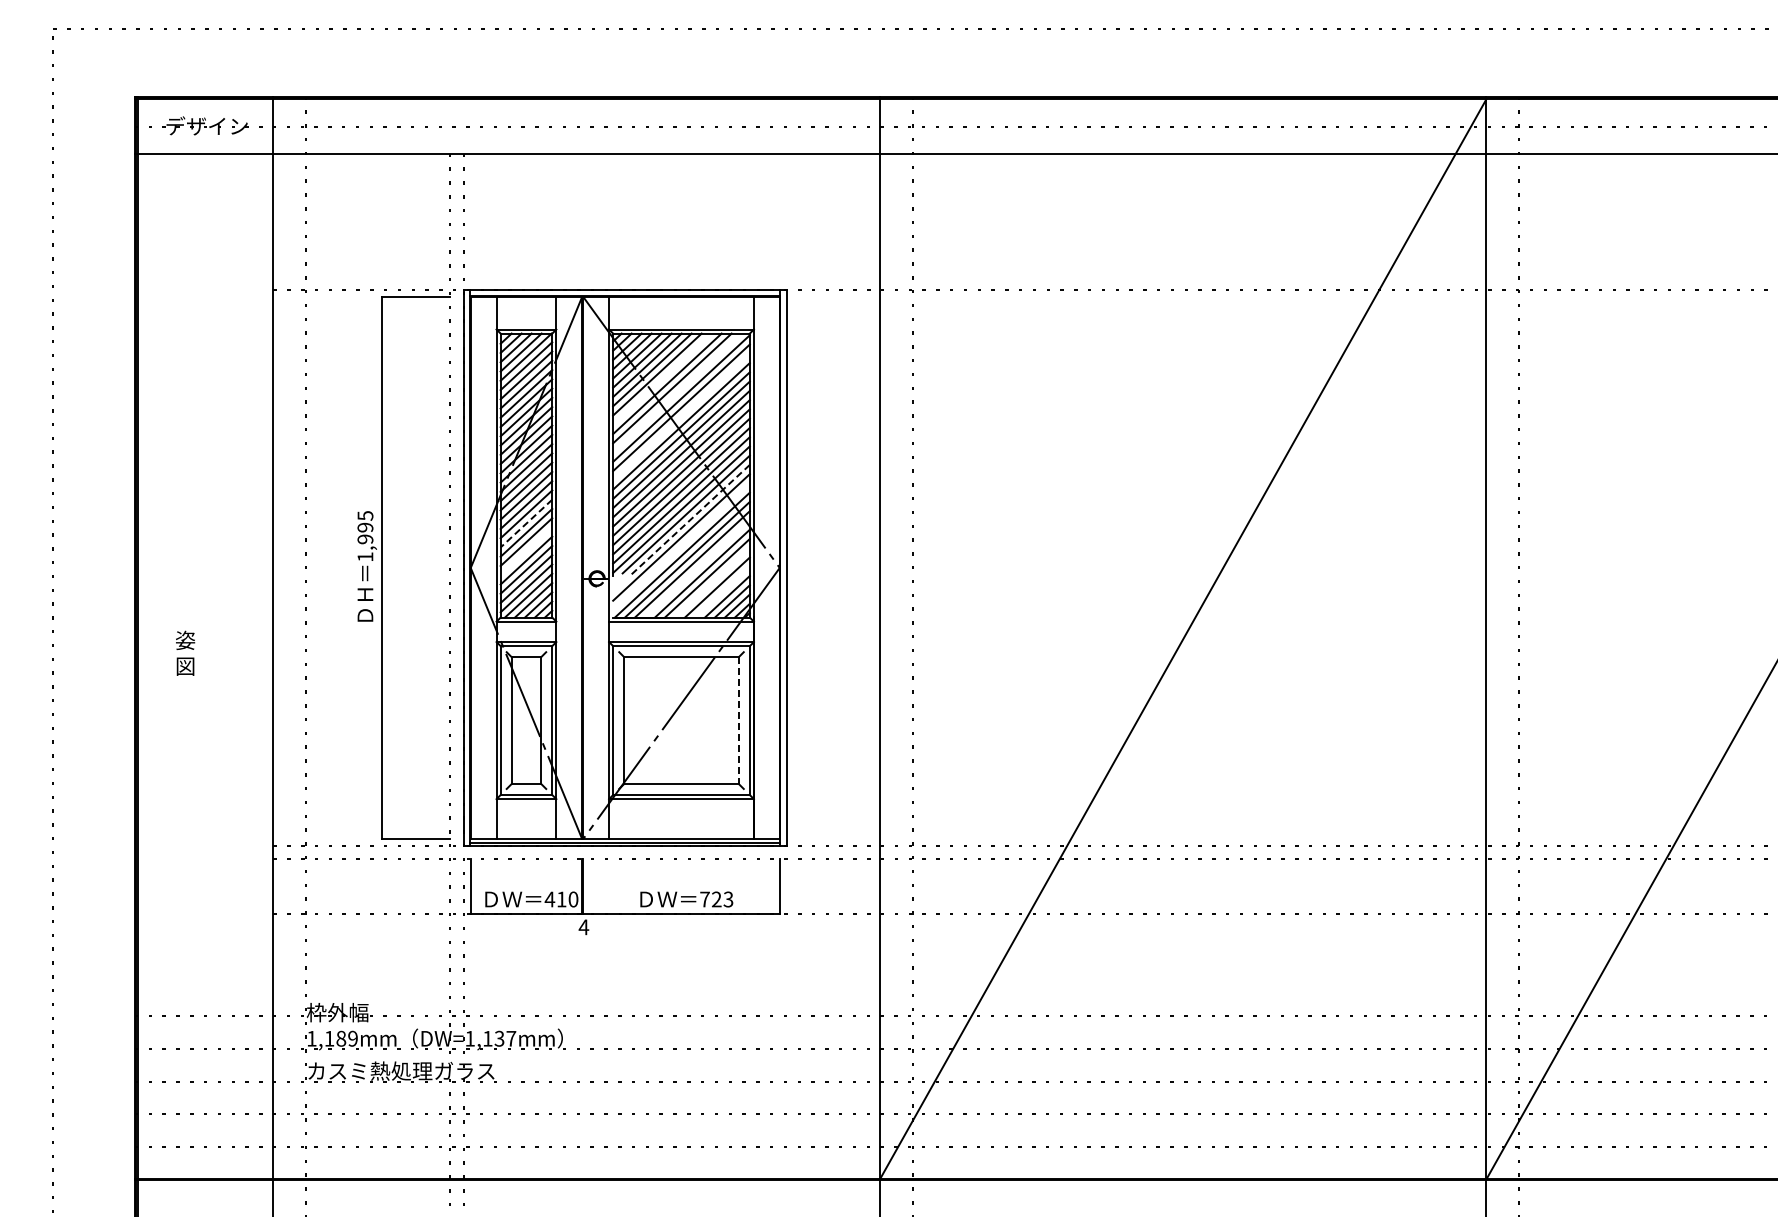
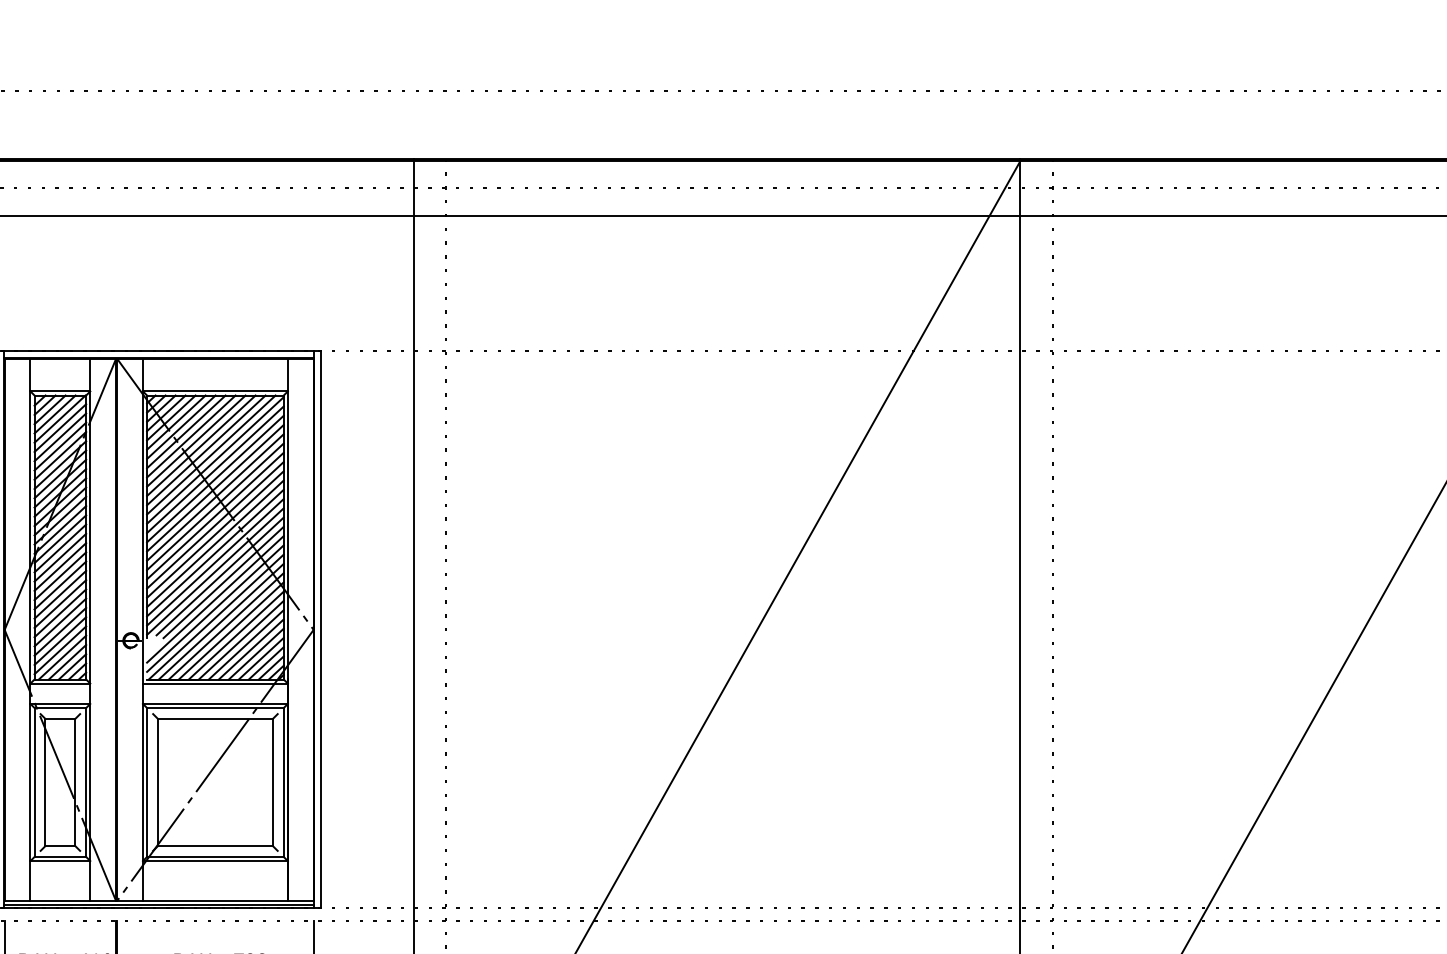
line: (662, 378) -> (196, 440), added
line: (677, 392) -> (211, 454), added
line: (681, 416) -> (215, 478), added
line: (689, 520) -> (223, 582), dashed -> solid
line: (526, 523) -> (60, 585), dashed -> solid
line: (681, 546) -> (215, 608), added
line: (526, 551) -> (60, 613), added
line: (696, 568) -> (230, 630), added
line: (711, 582) -> (245, 644), added
line: (721, 591) -> (255, 653), added
line: (738, 720) -> (272, 782), dashed -> solid

